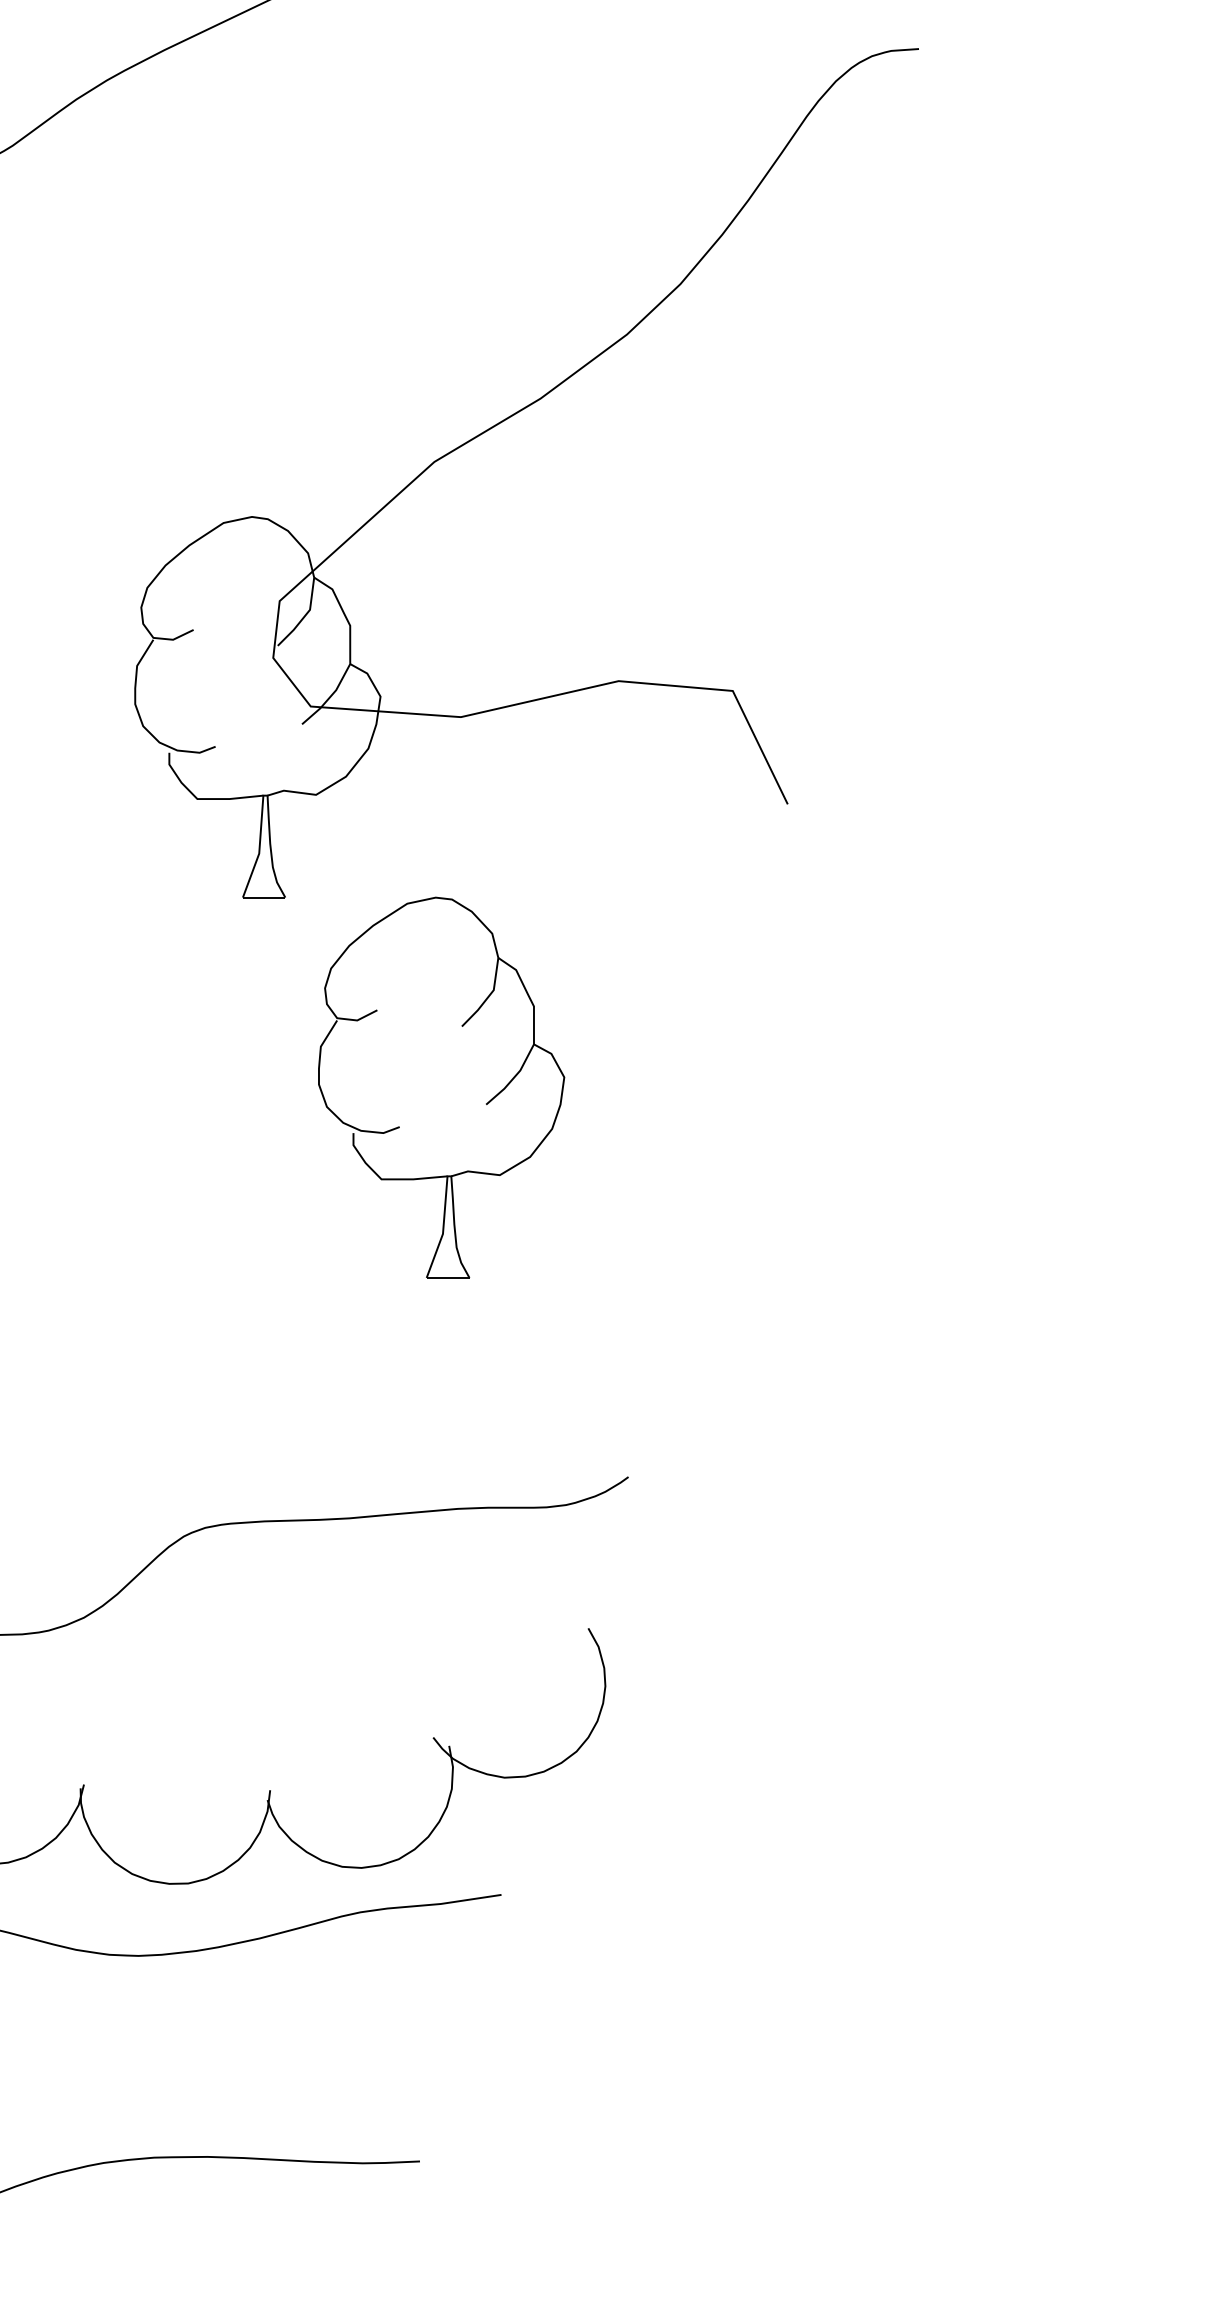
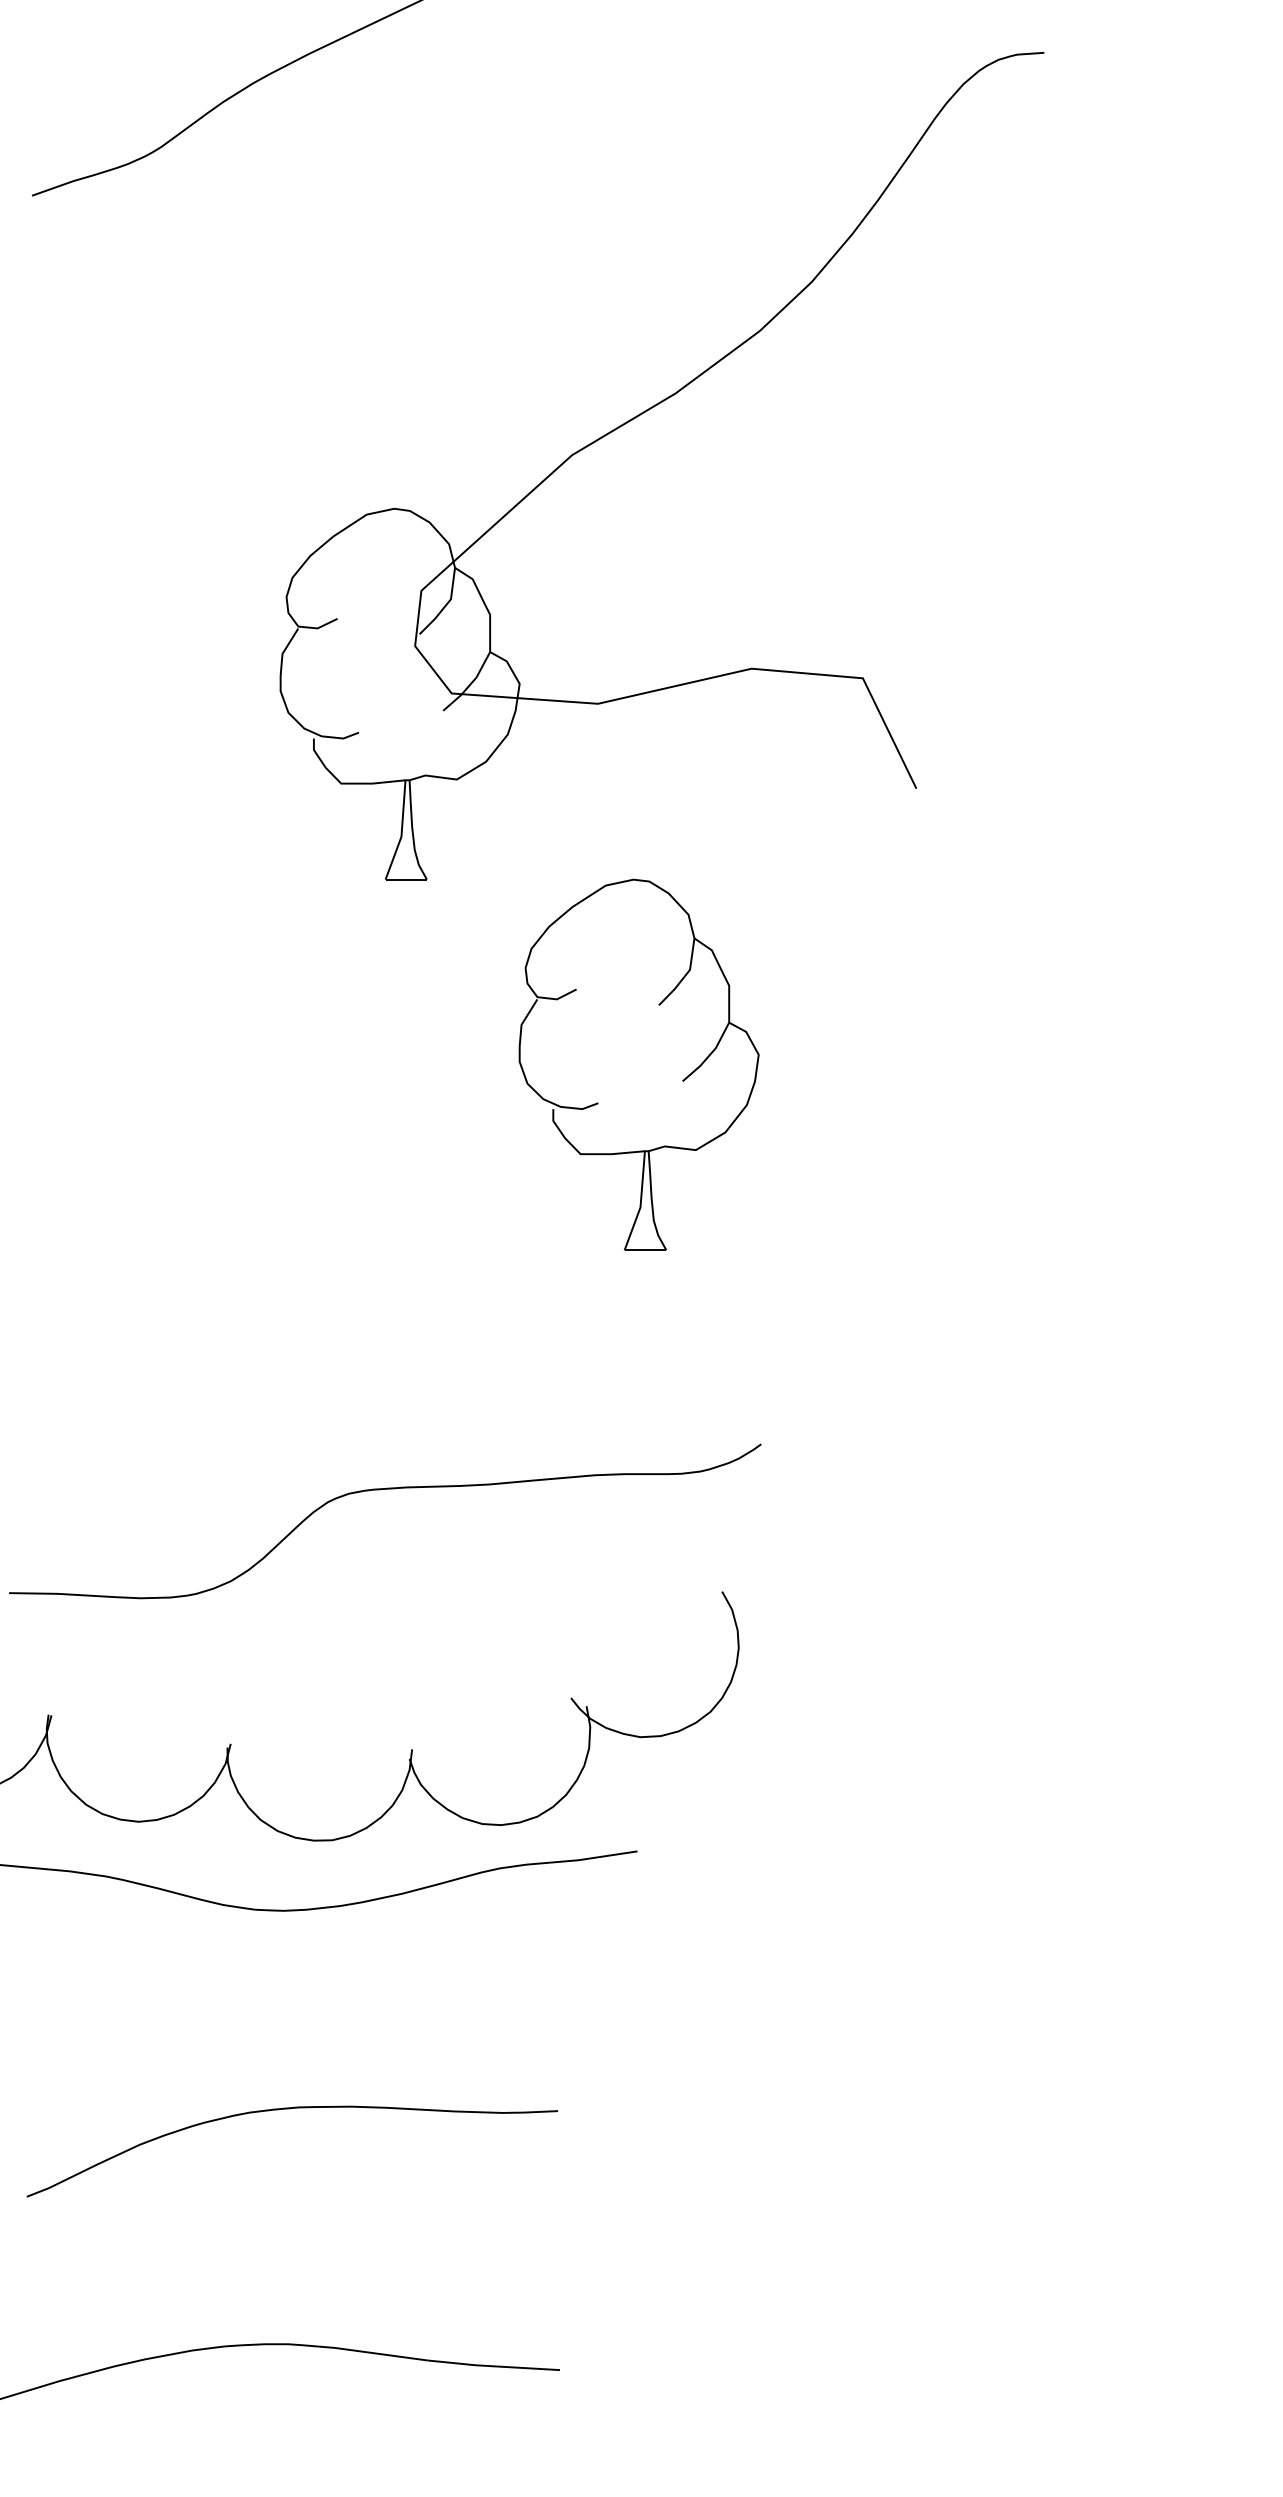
part: (486, 1103) -> (682, 1080), moved

